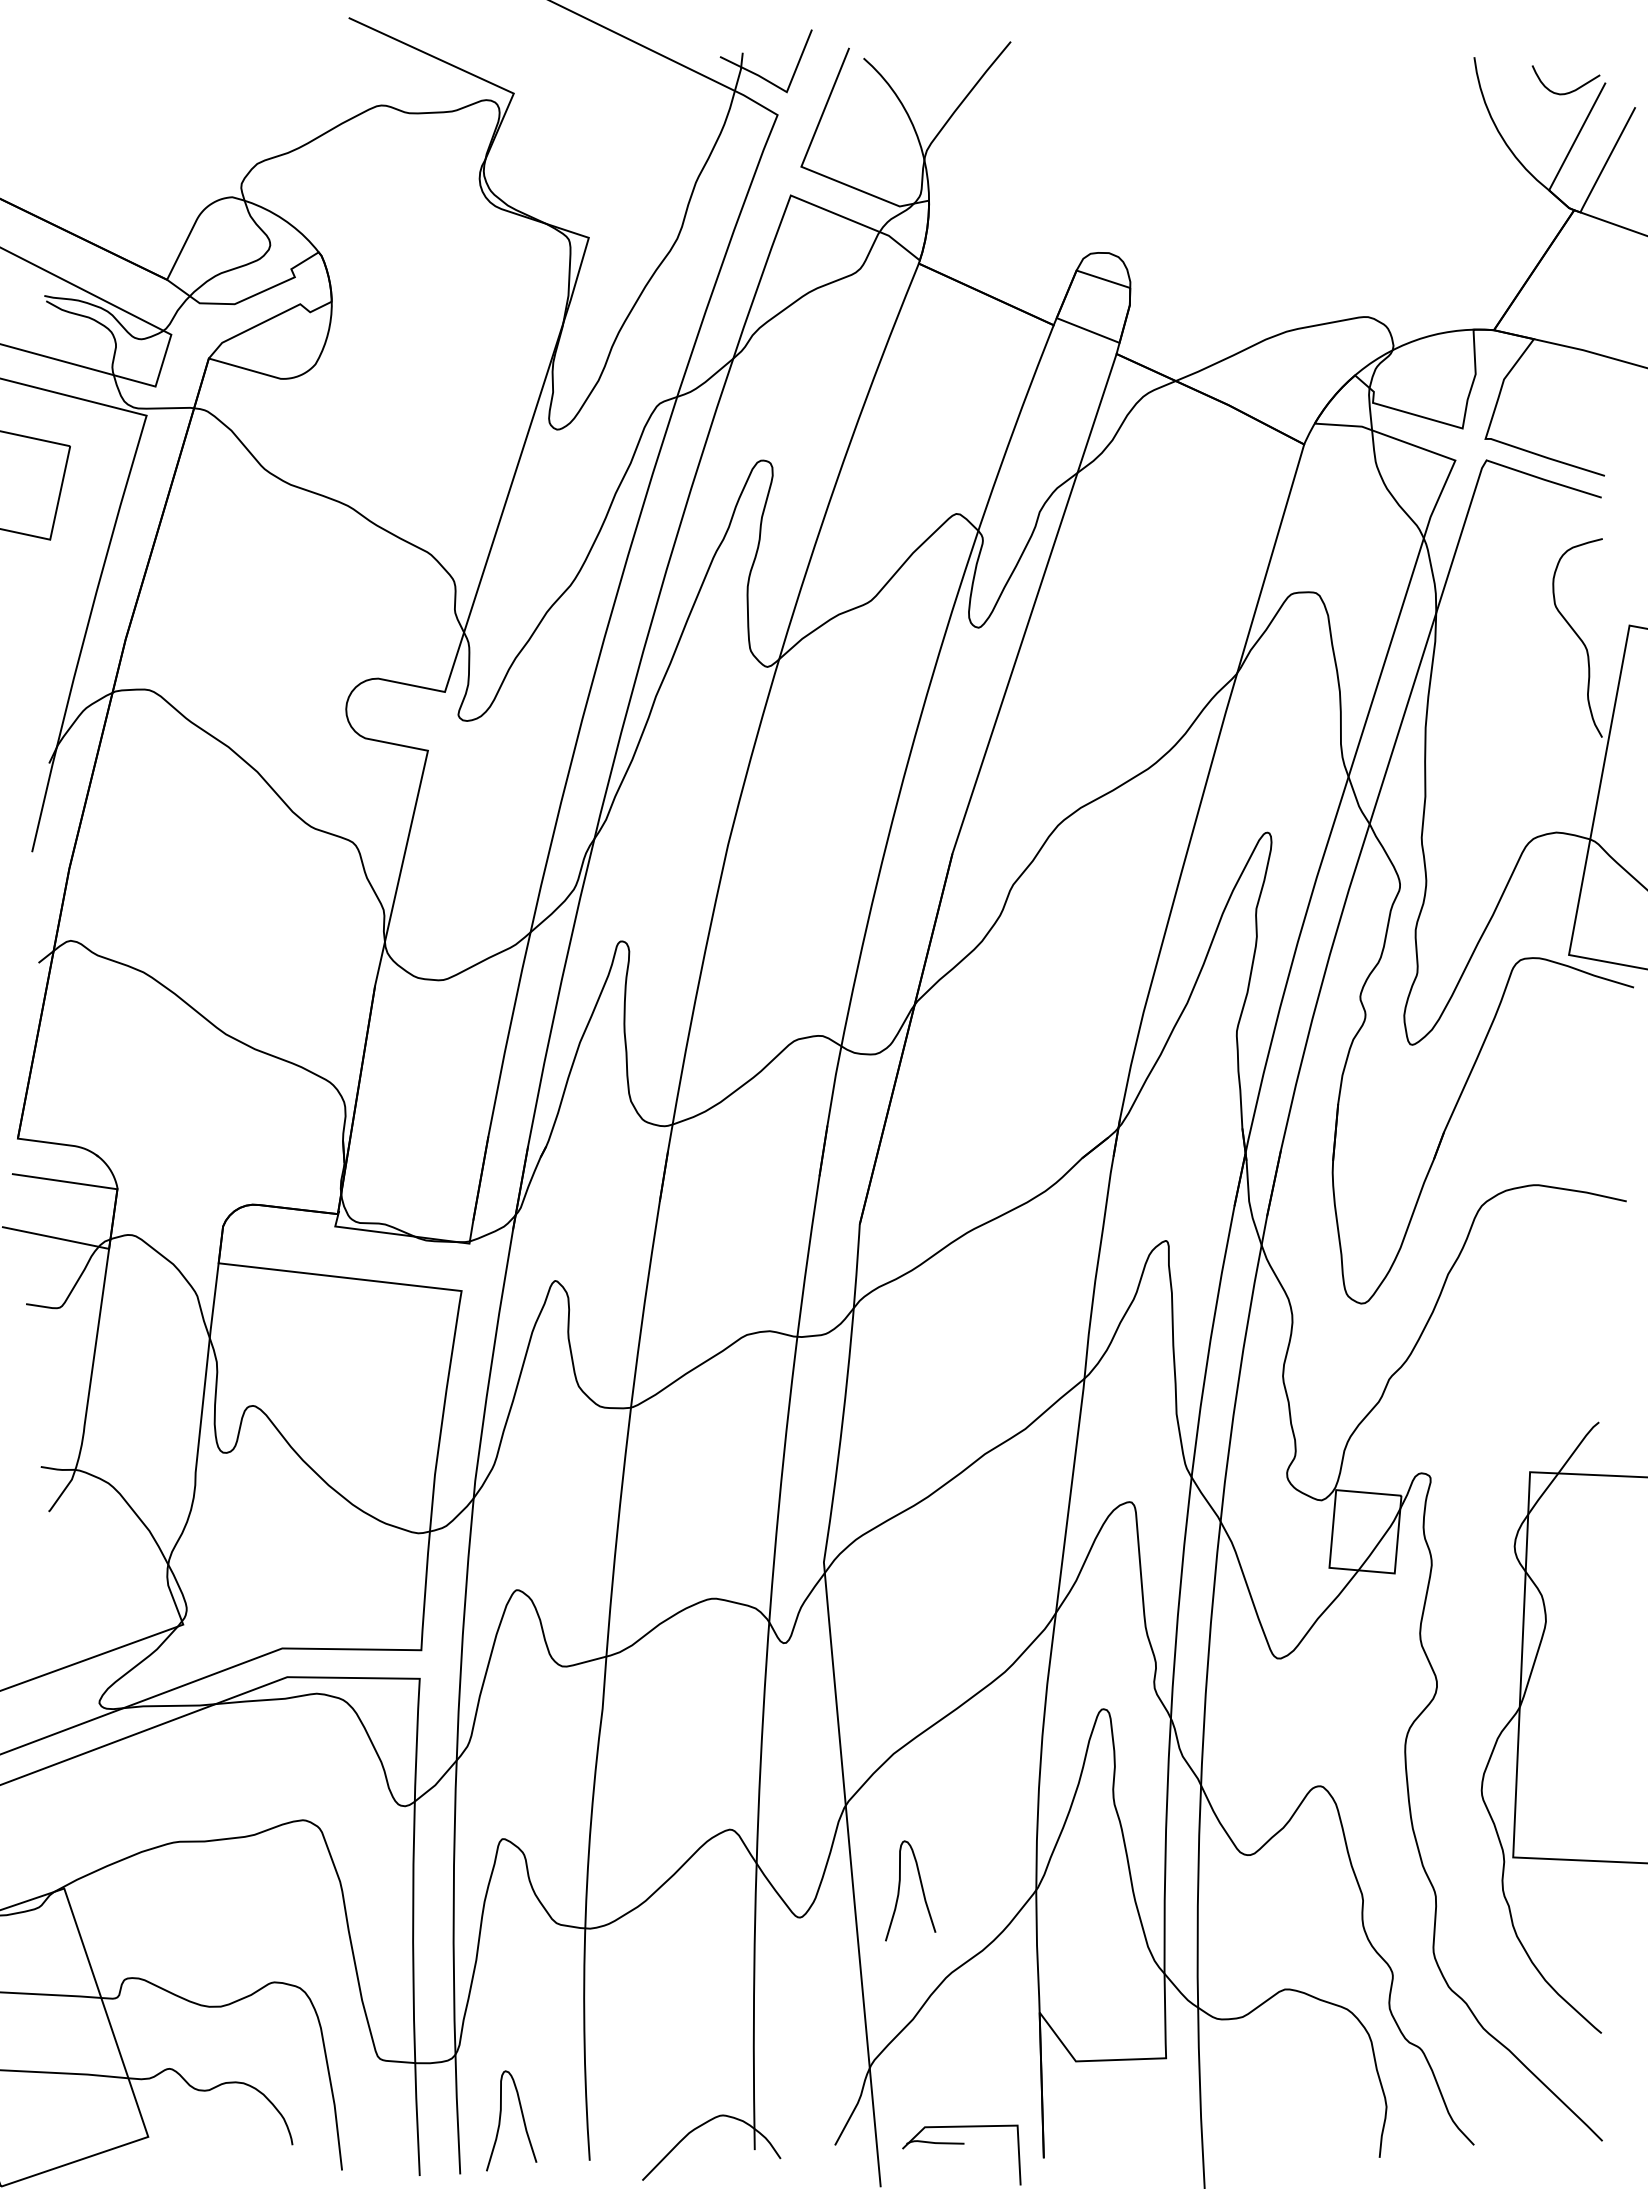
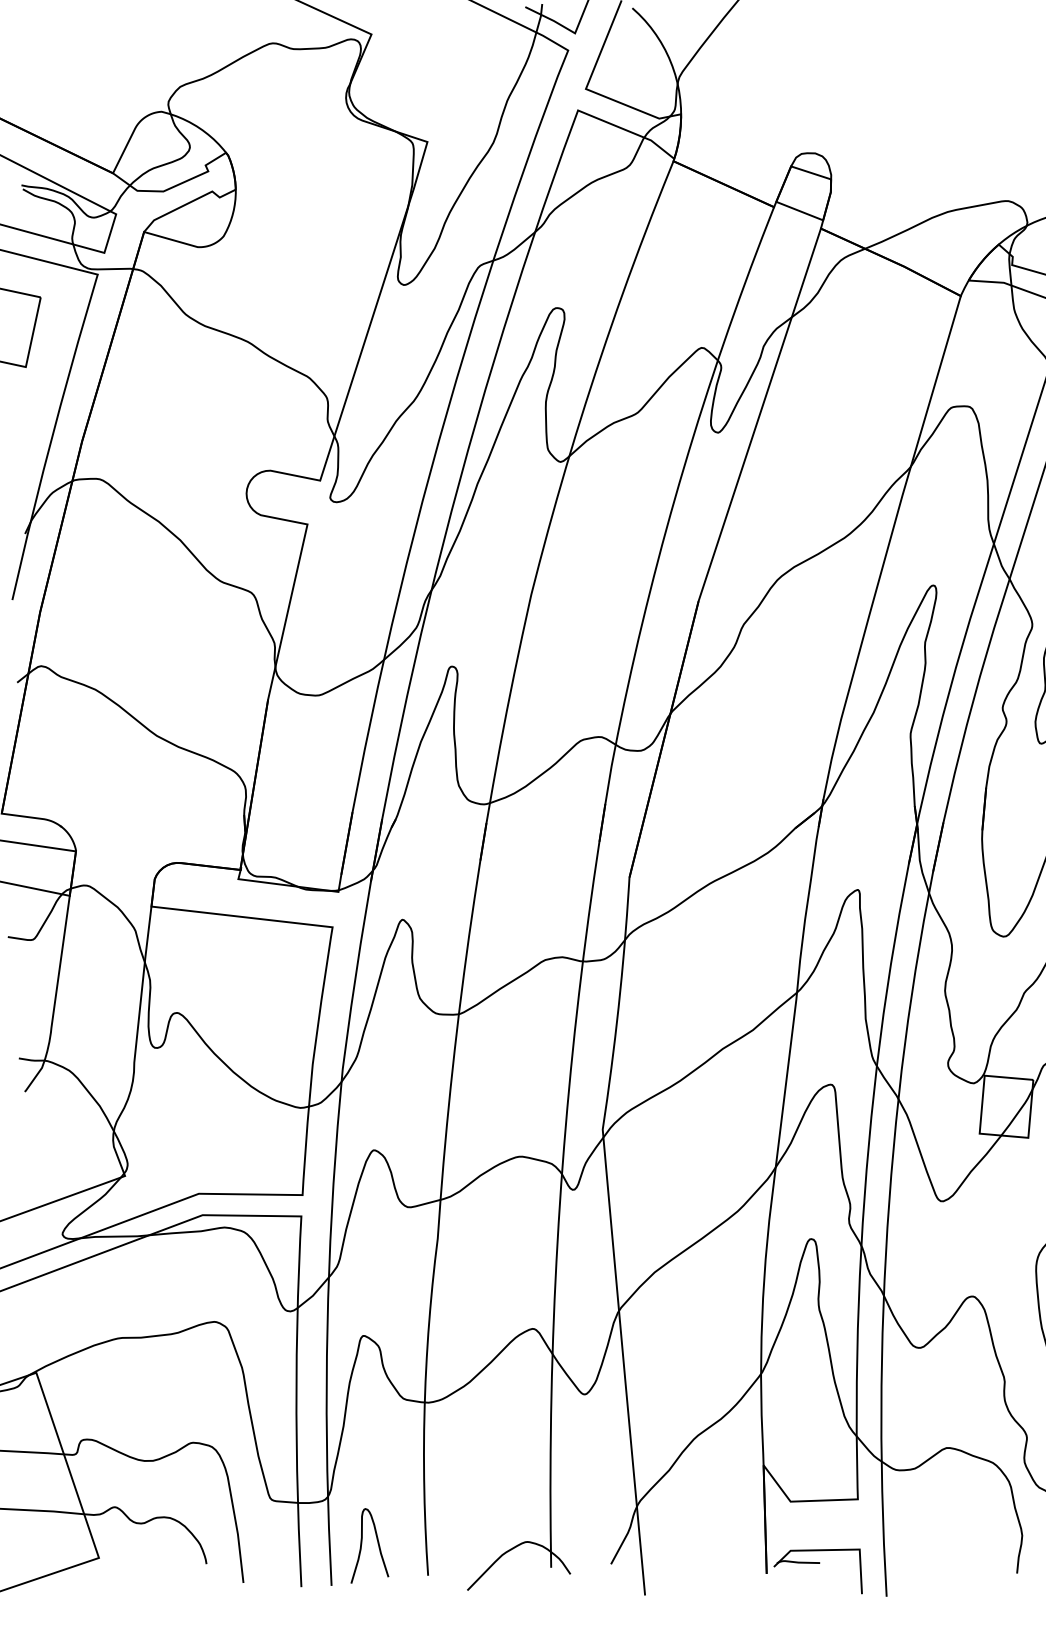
curve: (900, 1886) -> (659, 1371), removed
part: (961, 2144) -> (817, 1563), moved

